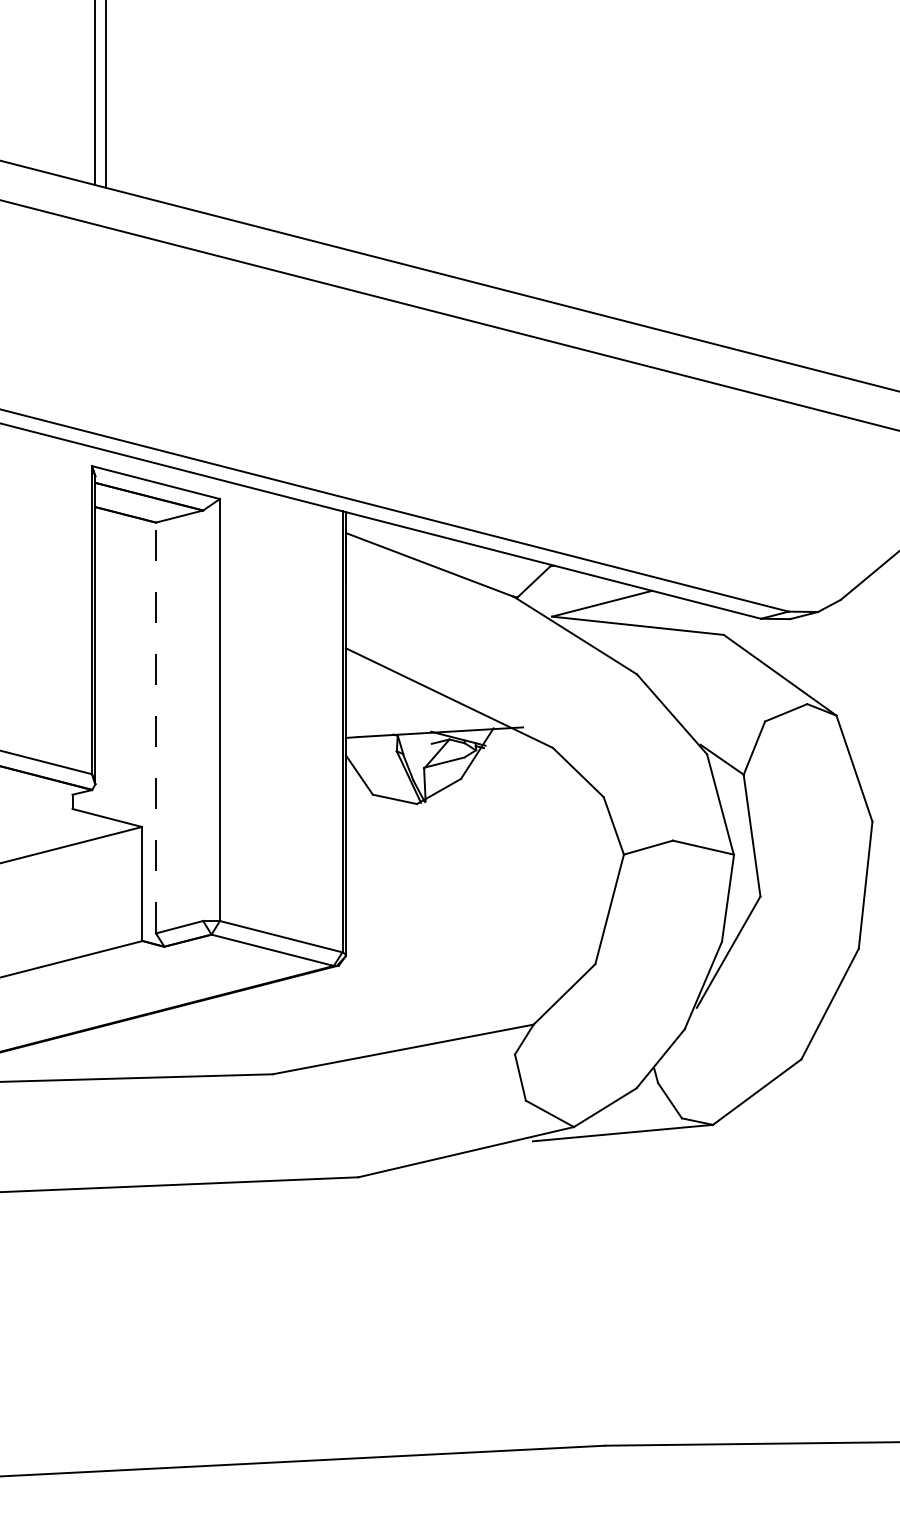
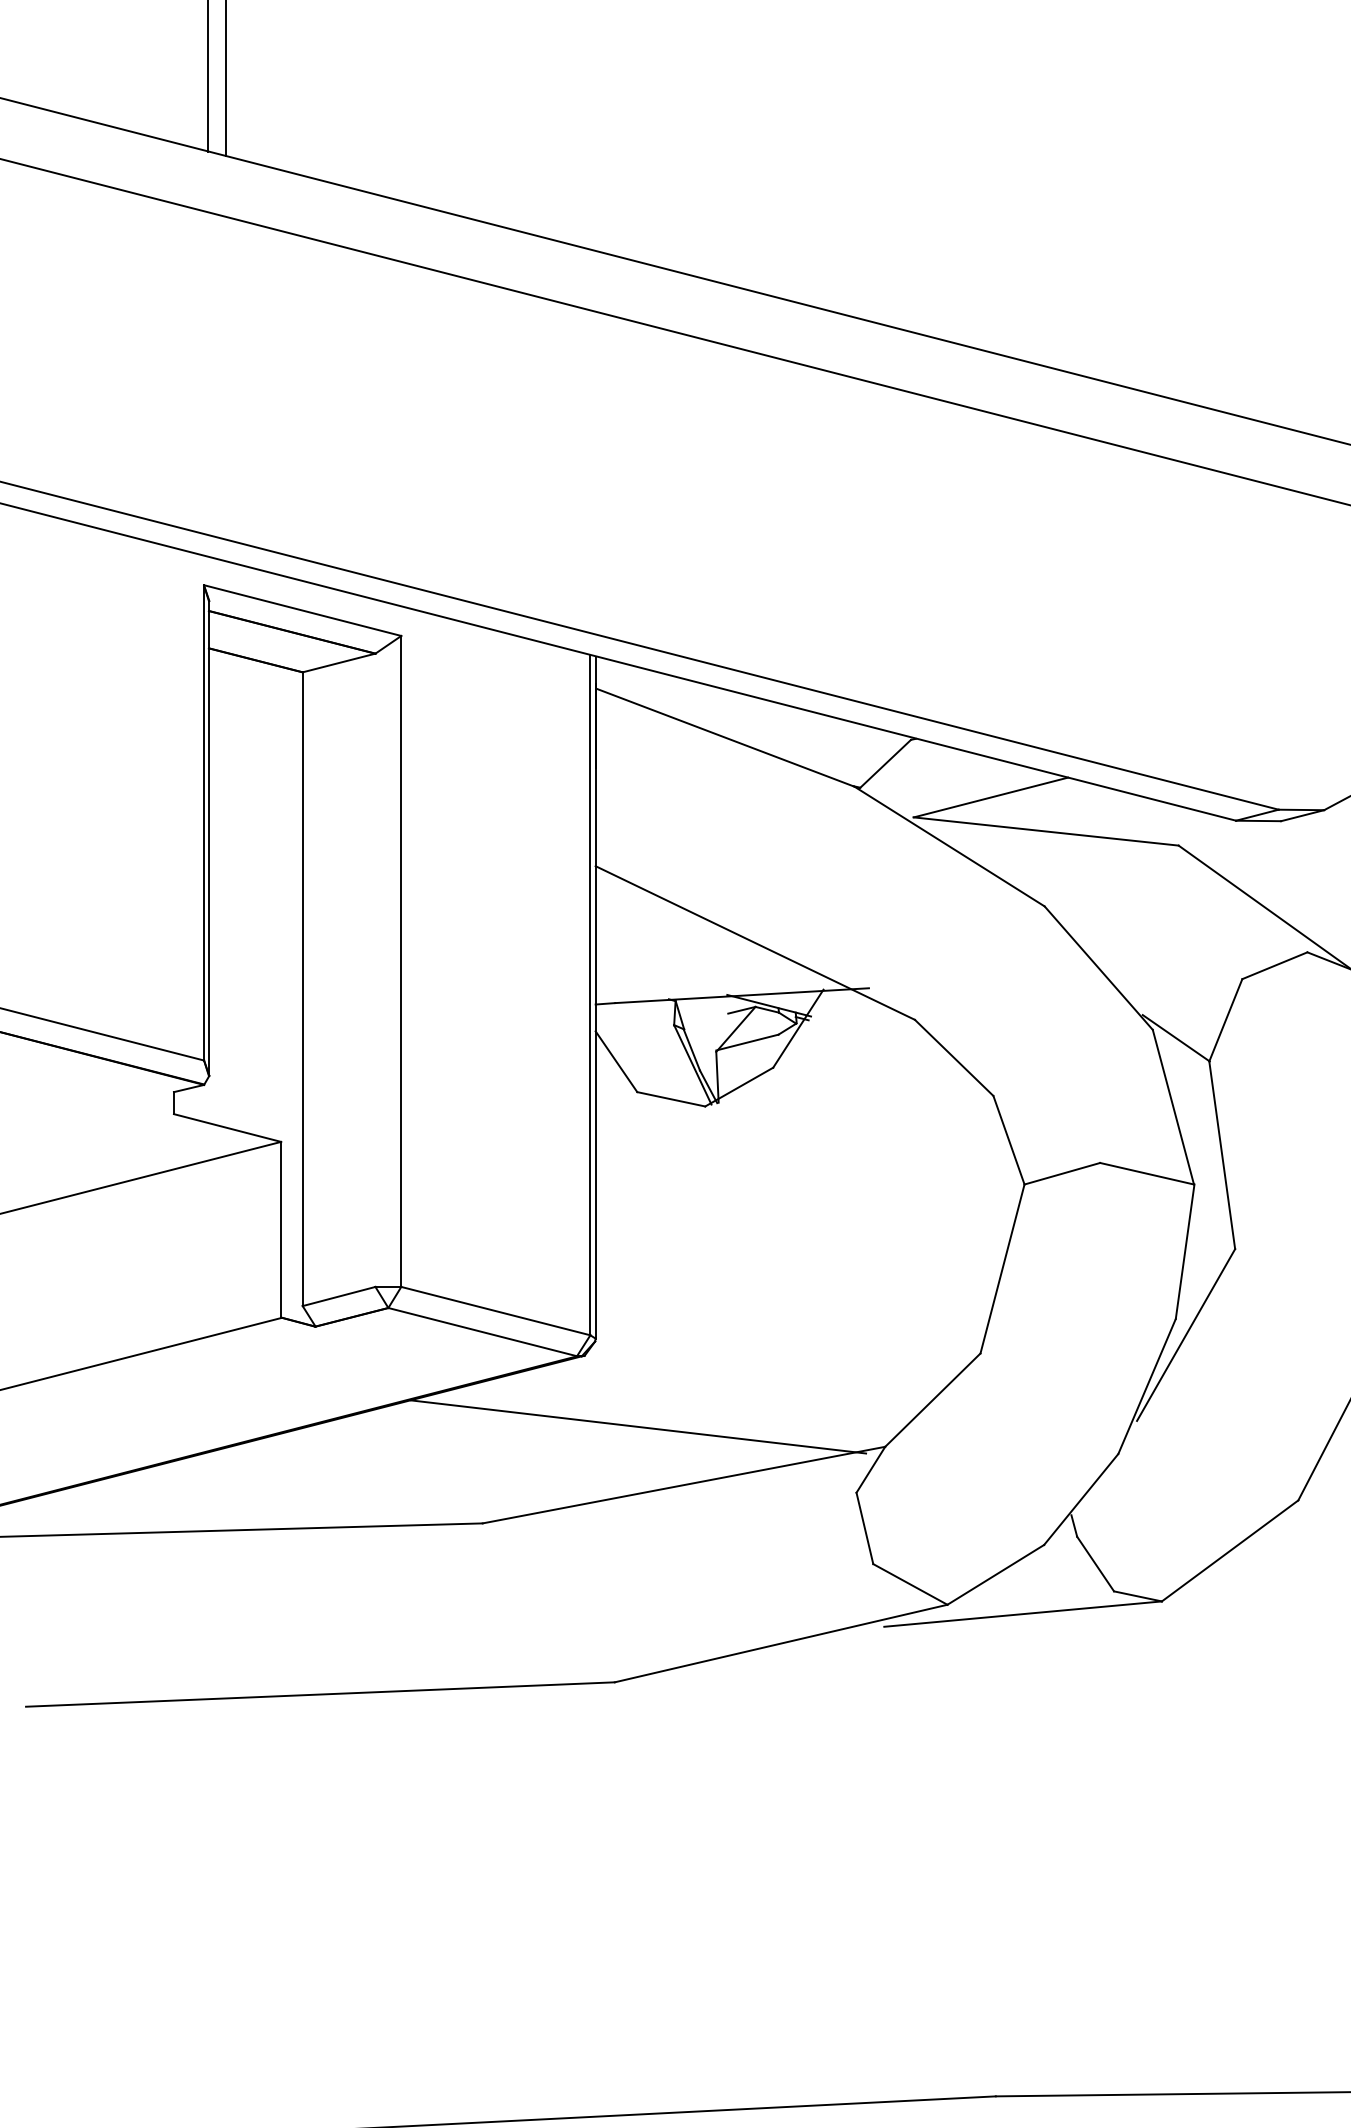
line: (156, 727) -> (303, 988), dashed -> solid
line: (373, 1011) -> (638, 1426), added

